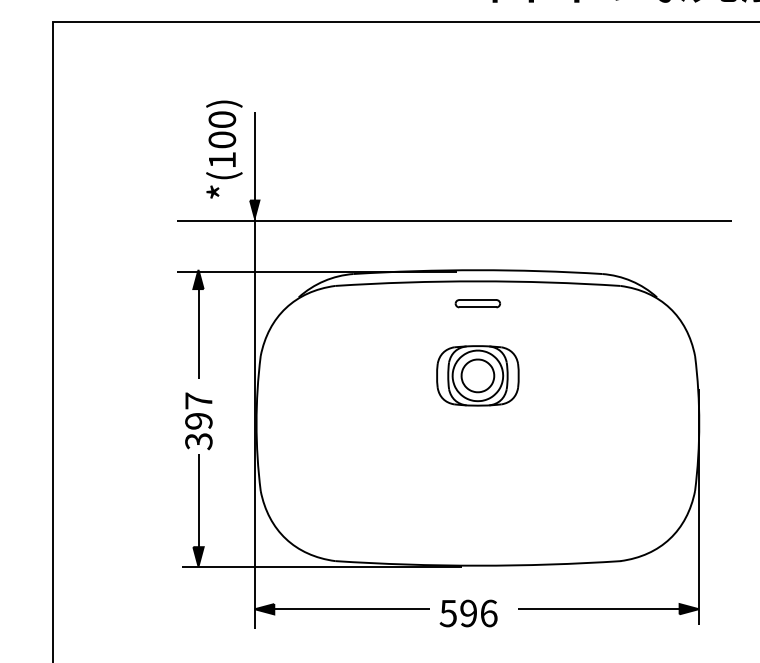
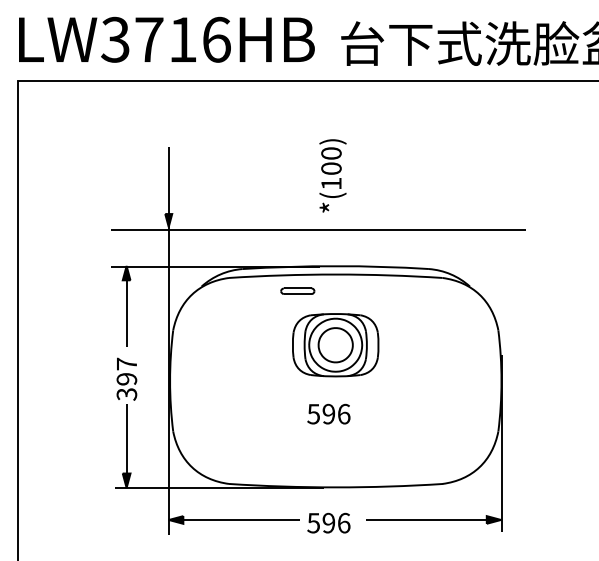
text: (223, 149) -> (332, 175), moved
part: (477, 302) -> (297, 290), moved
part: (477, 376) -> (335, 345), size x1.4
part: (468, 466) -> (328, 413), added

